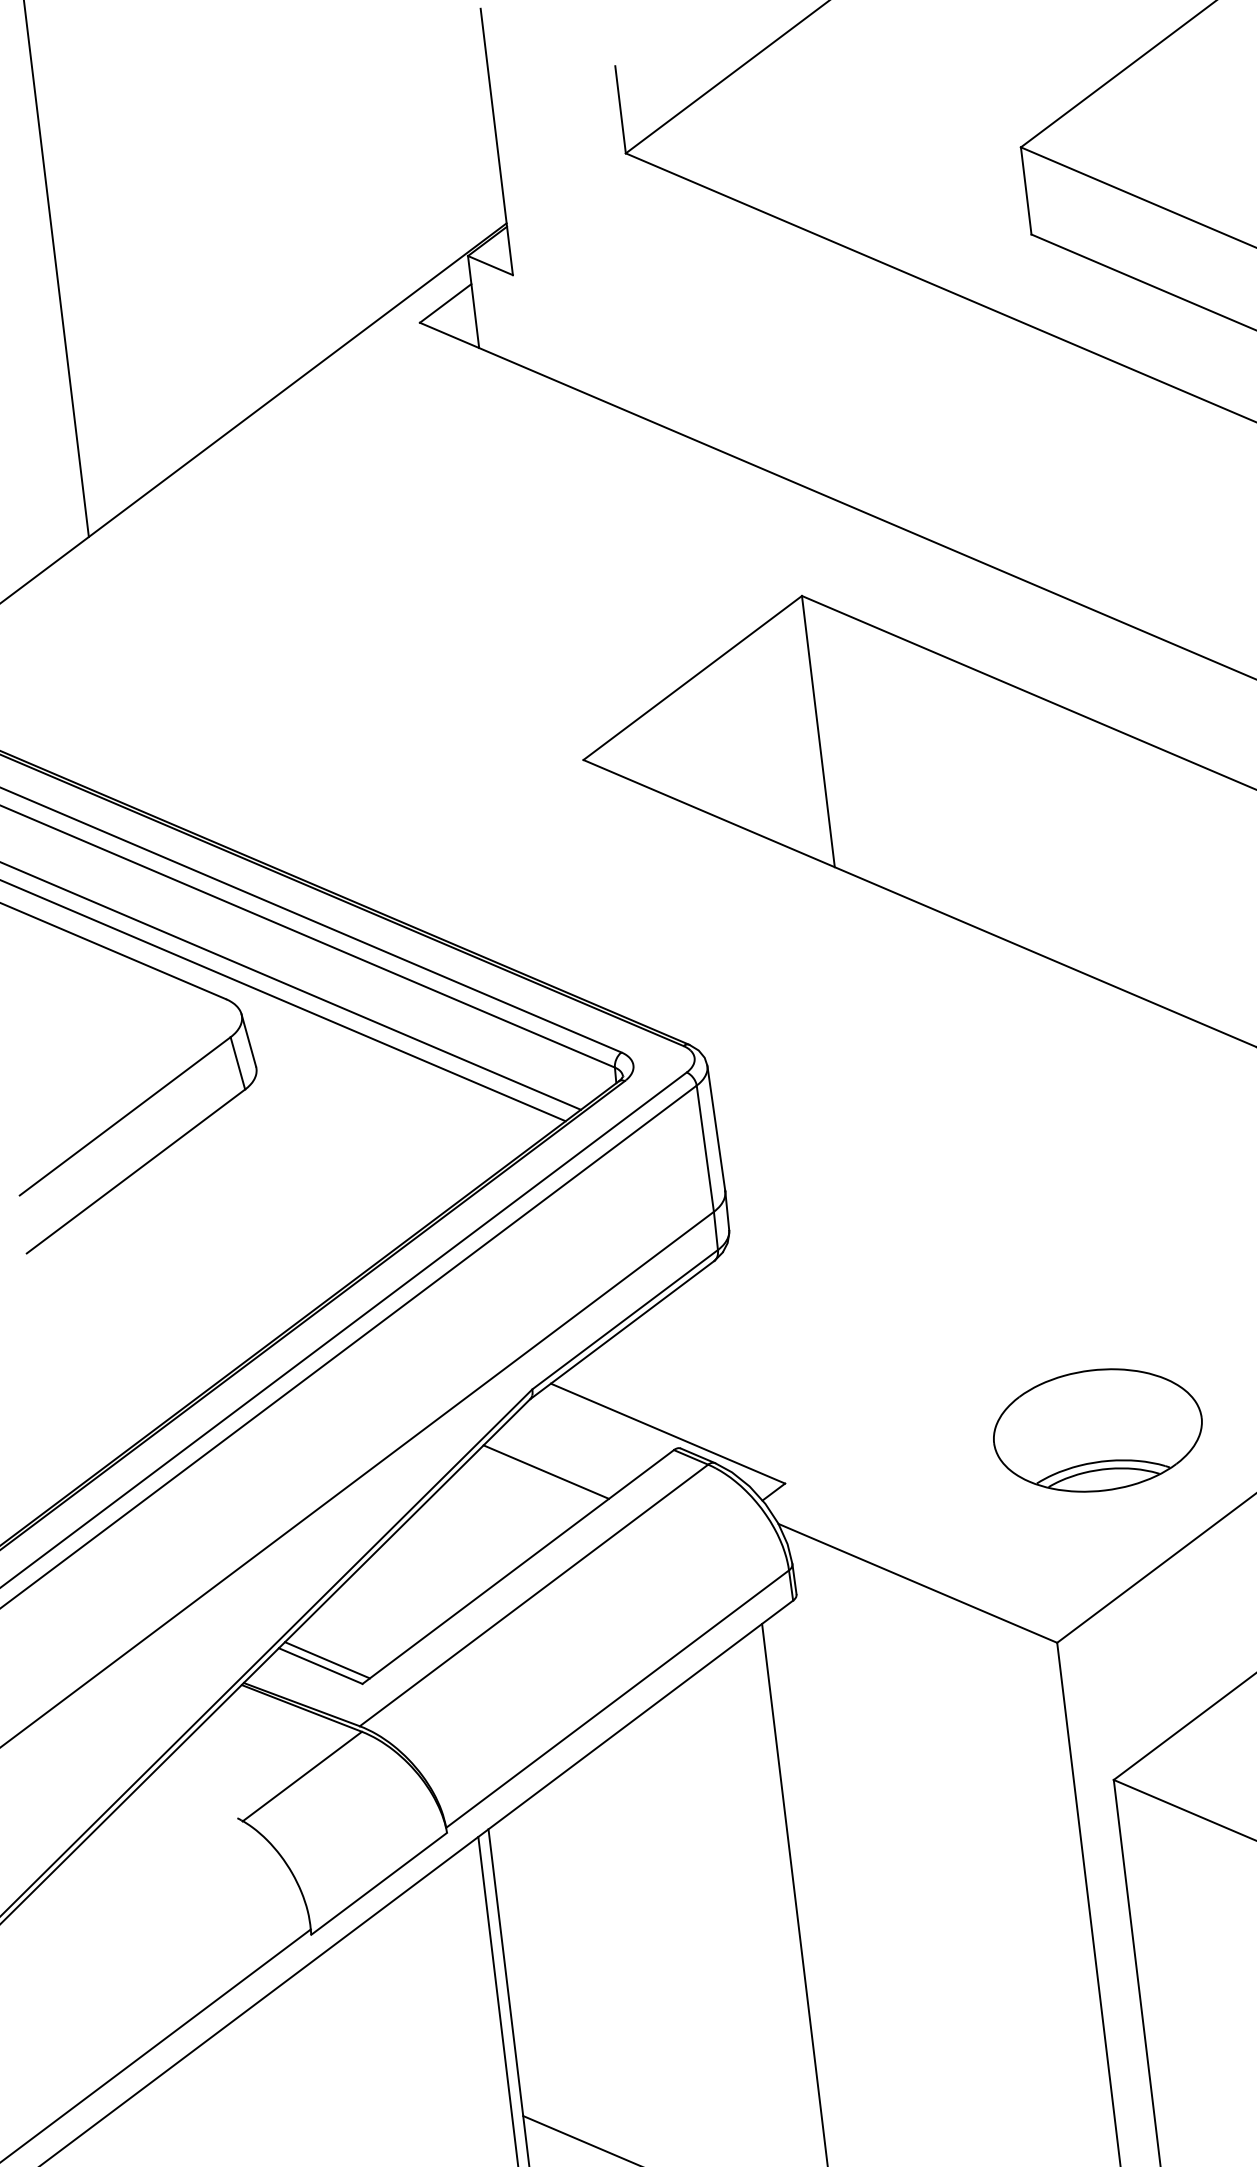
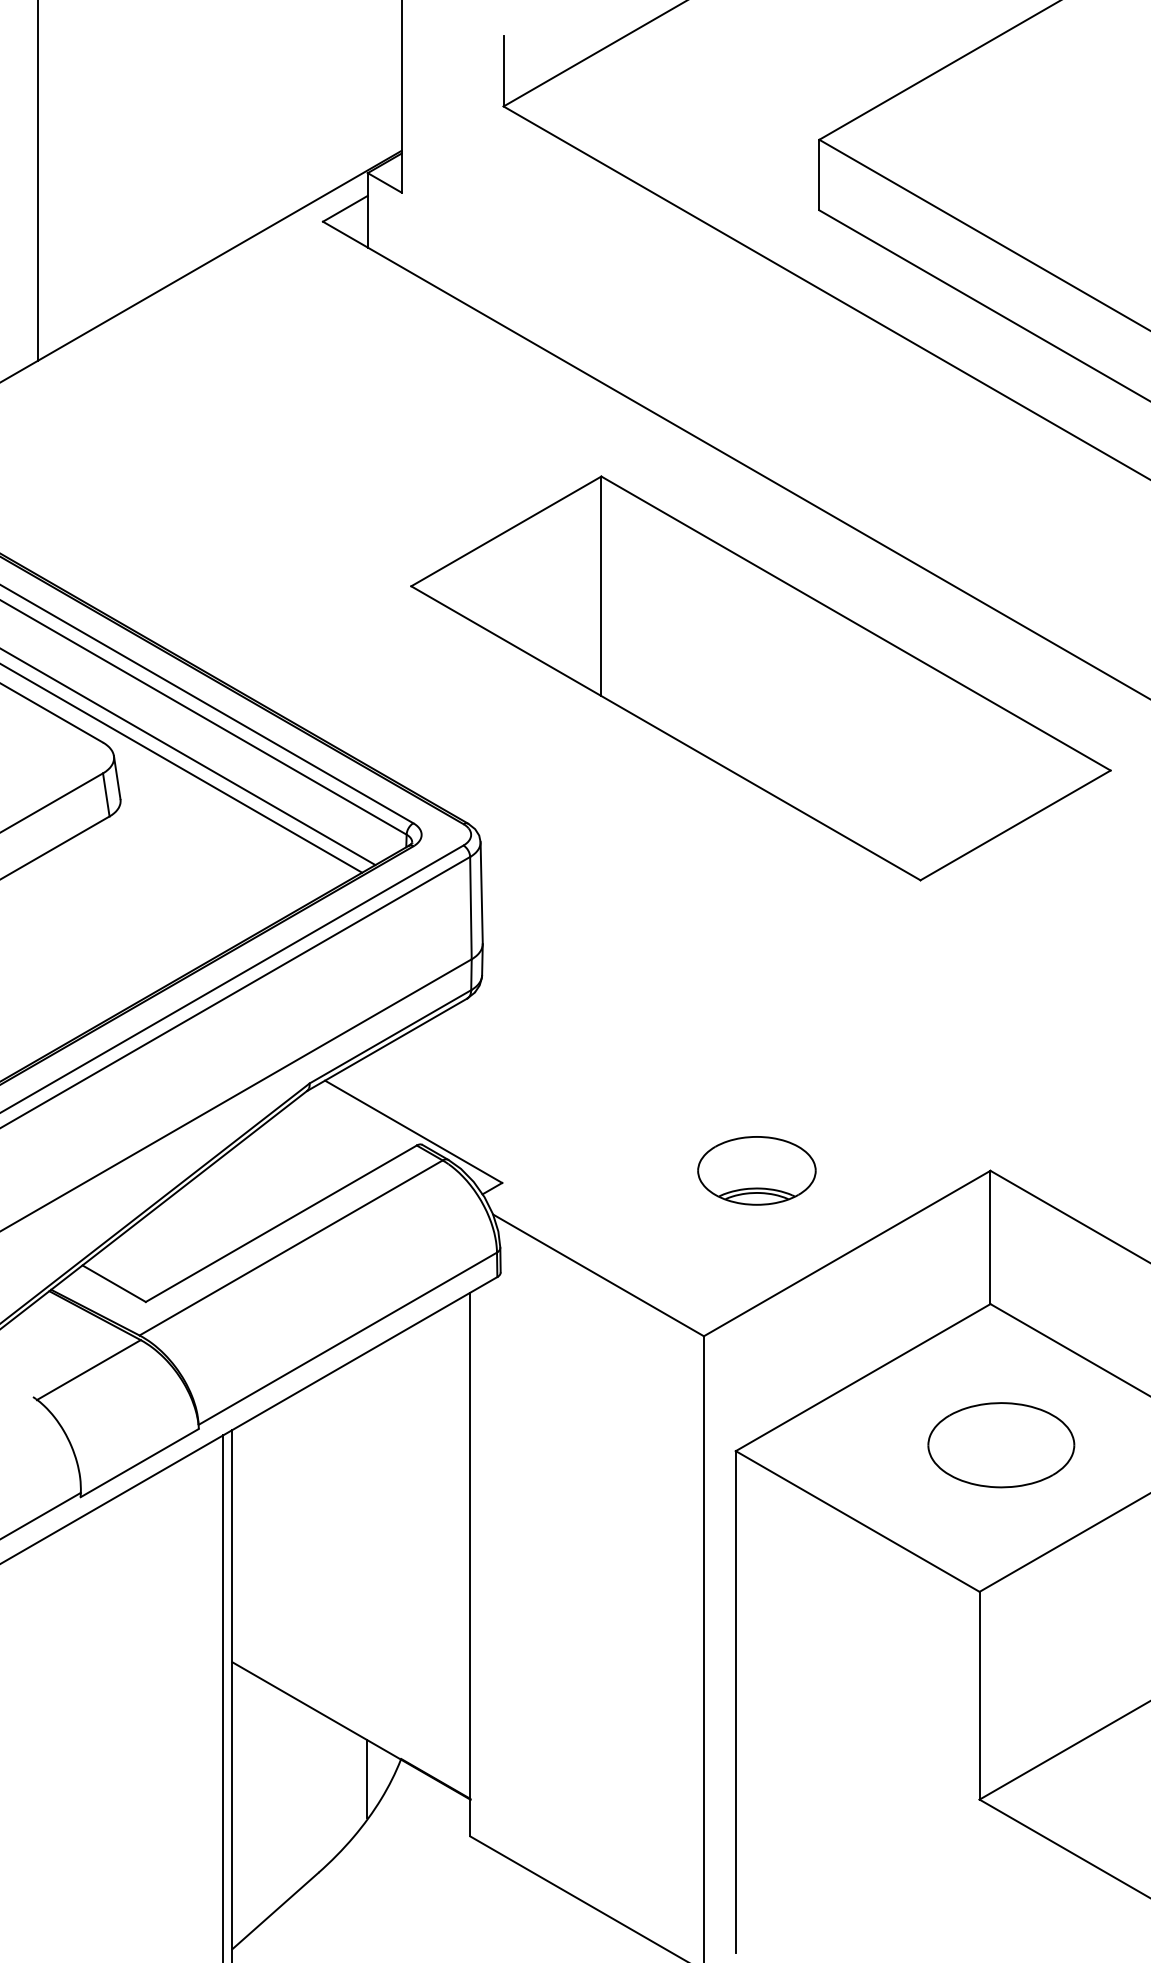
part: (1097, 1430) -> (756, 1170), size x0.7
line: (545, 1471) -> (312, 1150), removed
line: (327, 1659) -> (120, 1279), removed

